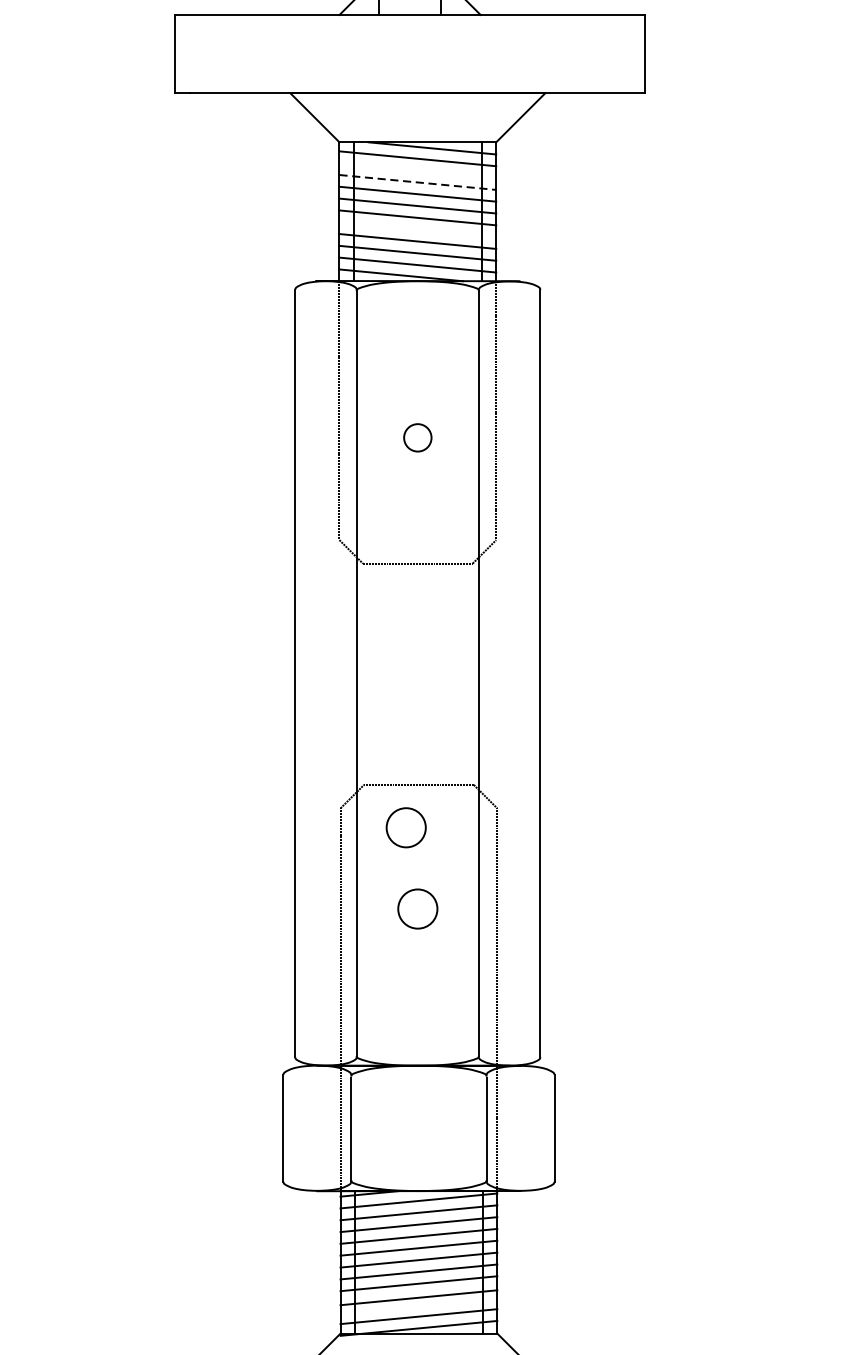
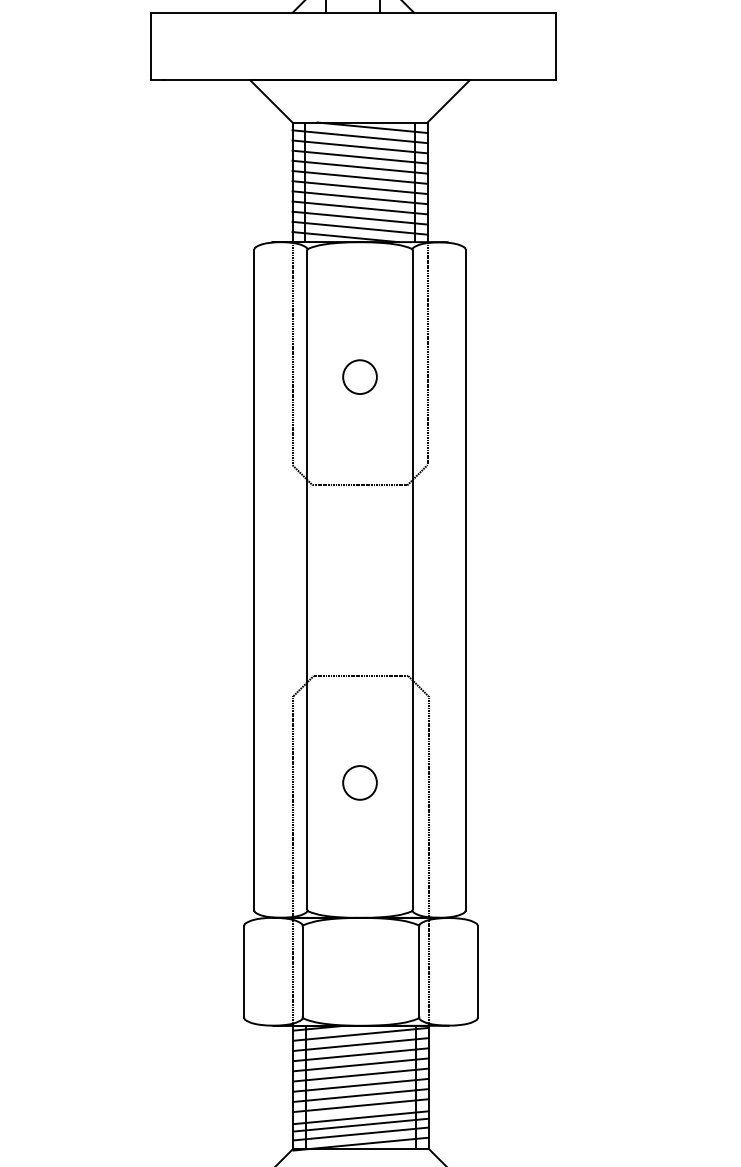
line: (417, 170) -> (359, 146), added
line: (418, 182) -> (360, 157), dashed -> solid
line: (417, 229) -> (359, 197), added
circle: (417, 437) -> (359, 376), size x1.43
circle: (405, 827) -> (349, 712), removed
line: (418, 1305) -> (360, 1124), added

